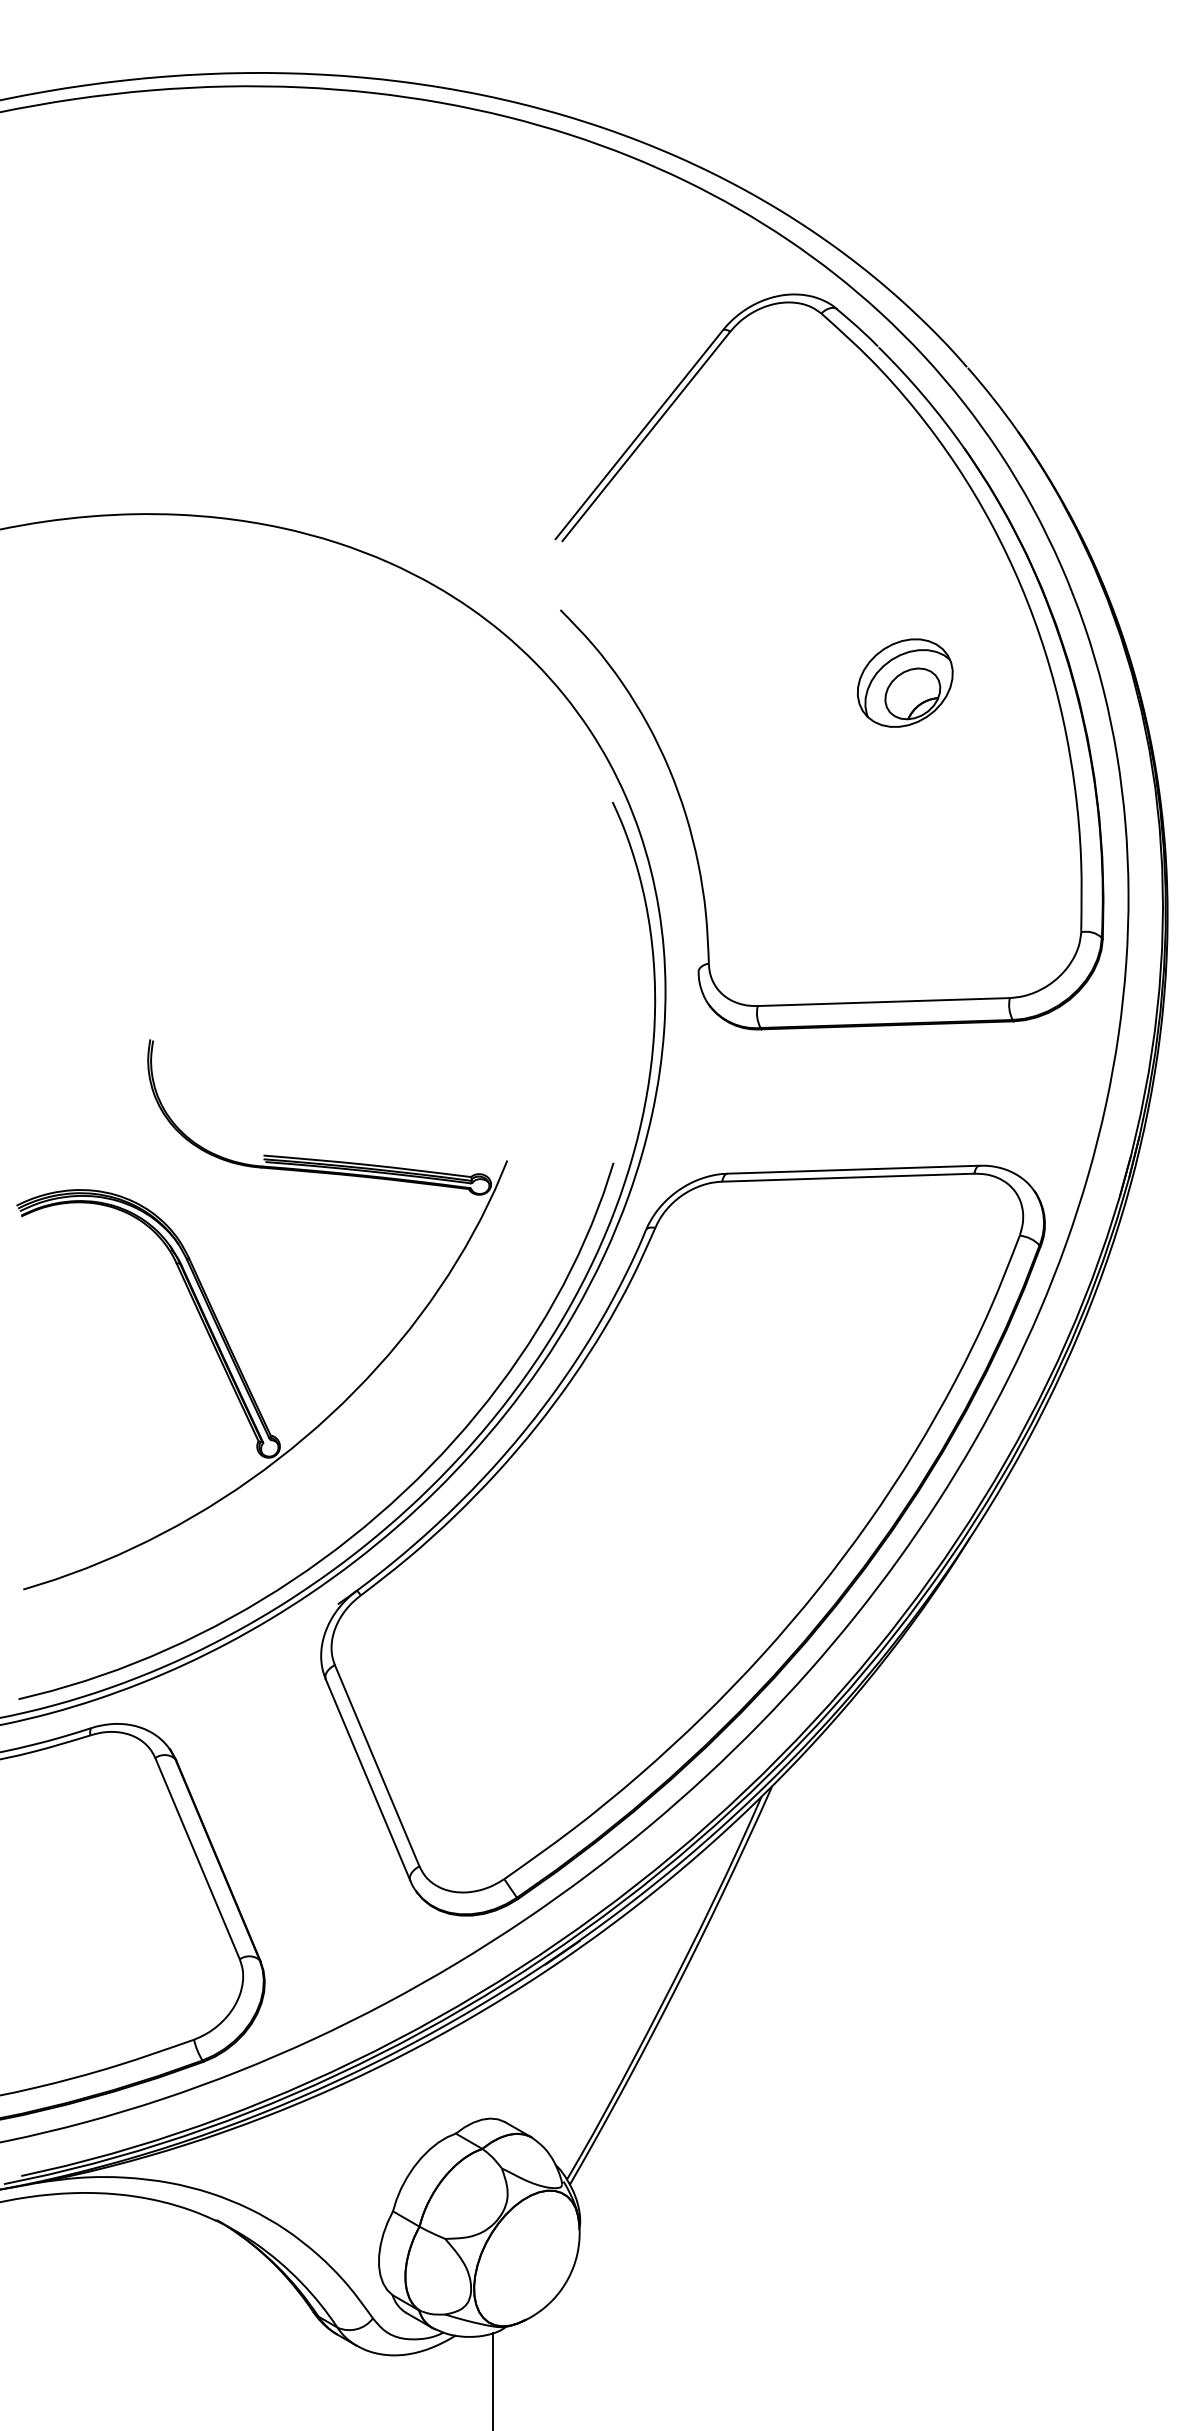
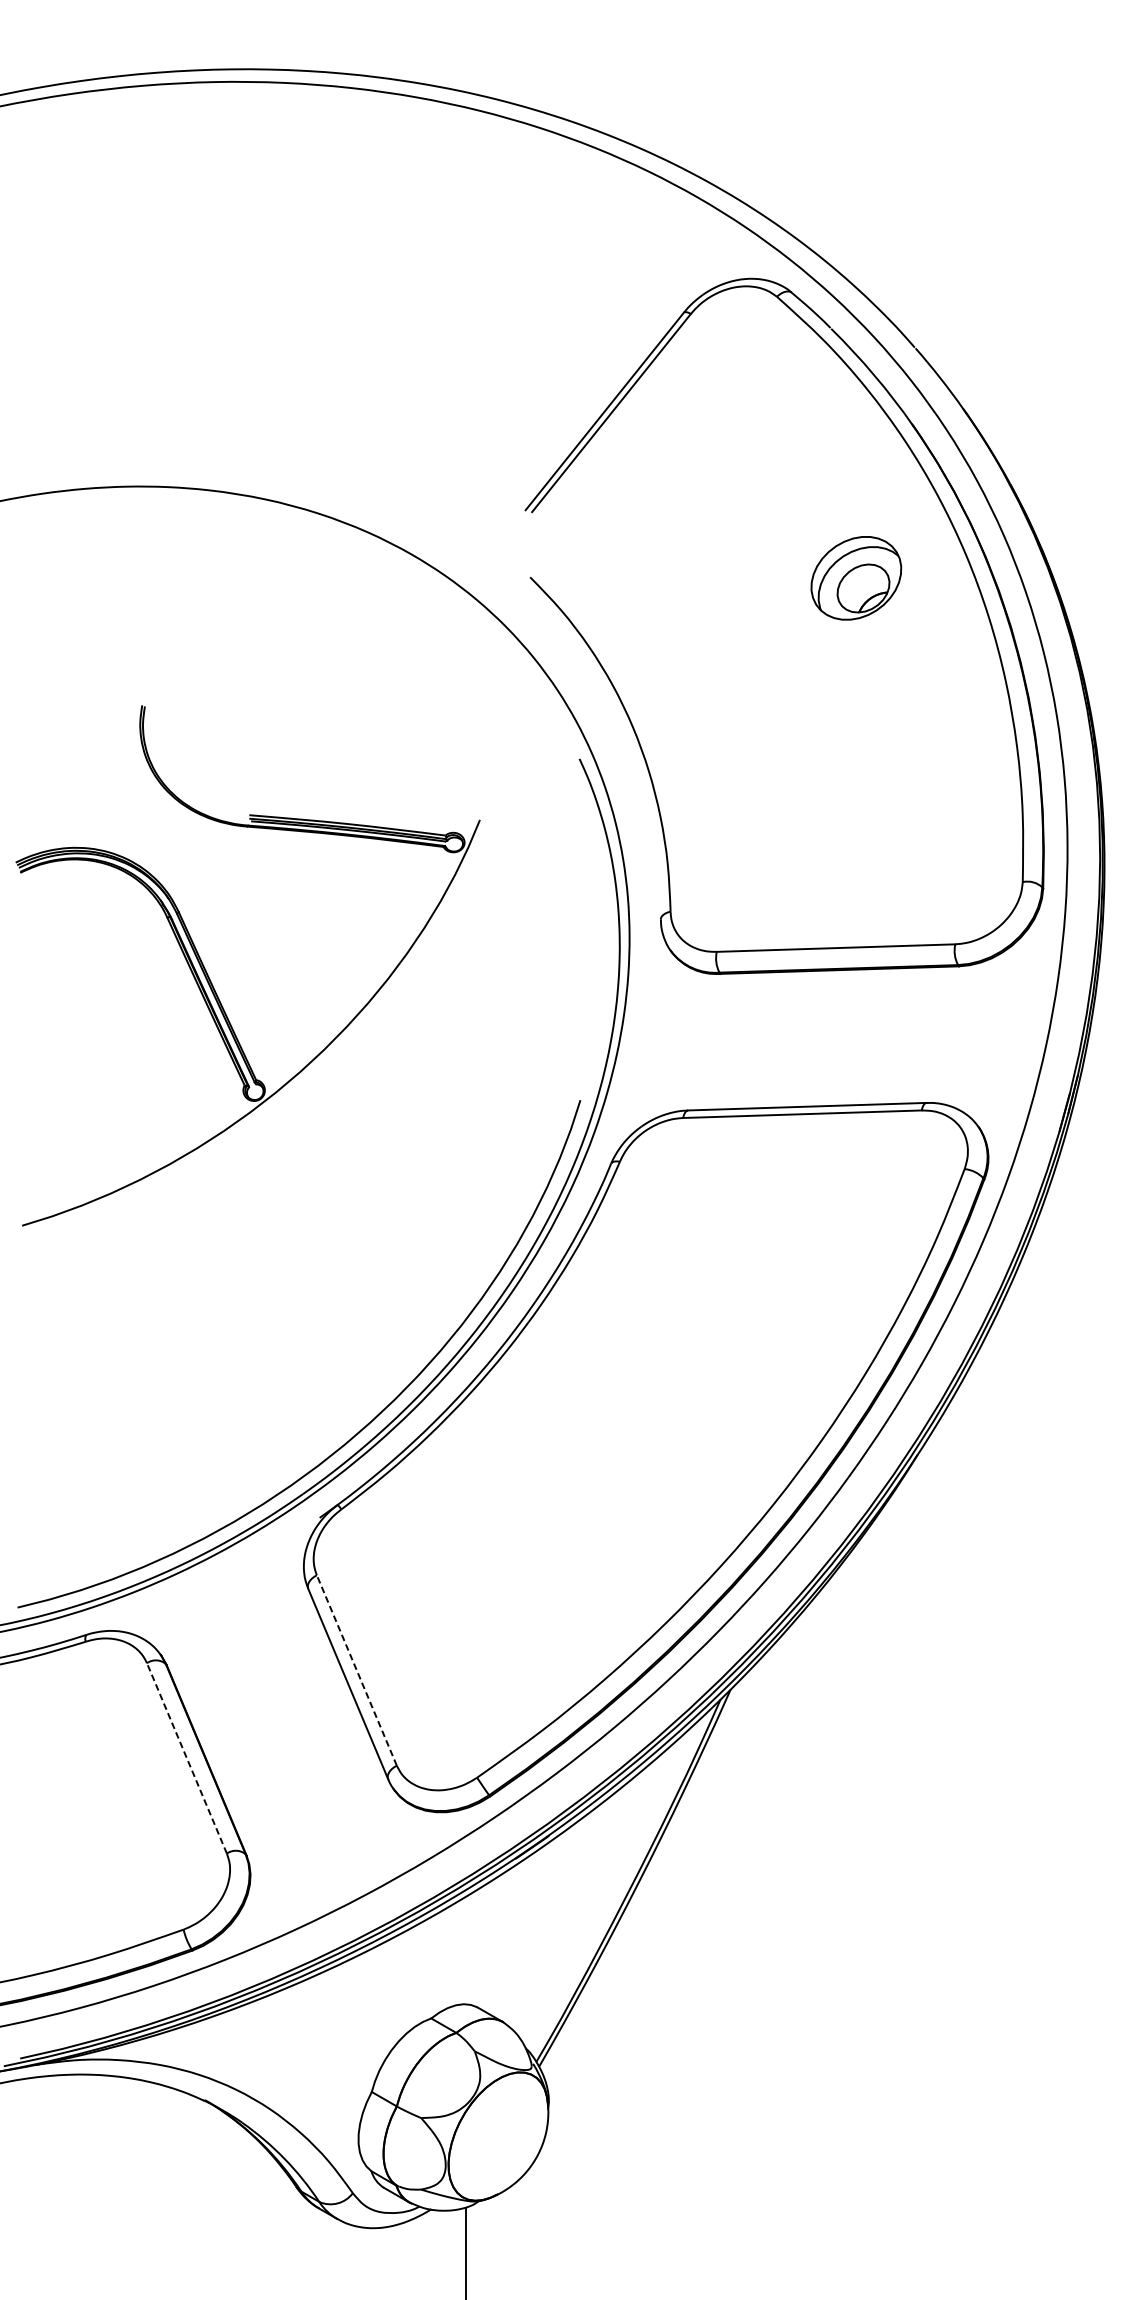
part: (905, 682) -> (856, 577), moved
part: (222, 1328) -> (210, 978), moved
line: (376, 1765) -> (356, 1670), solid -> dashed
line: (197, 1858) -> (186, 1758), solid -> dashed

